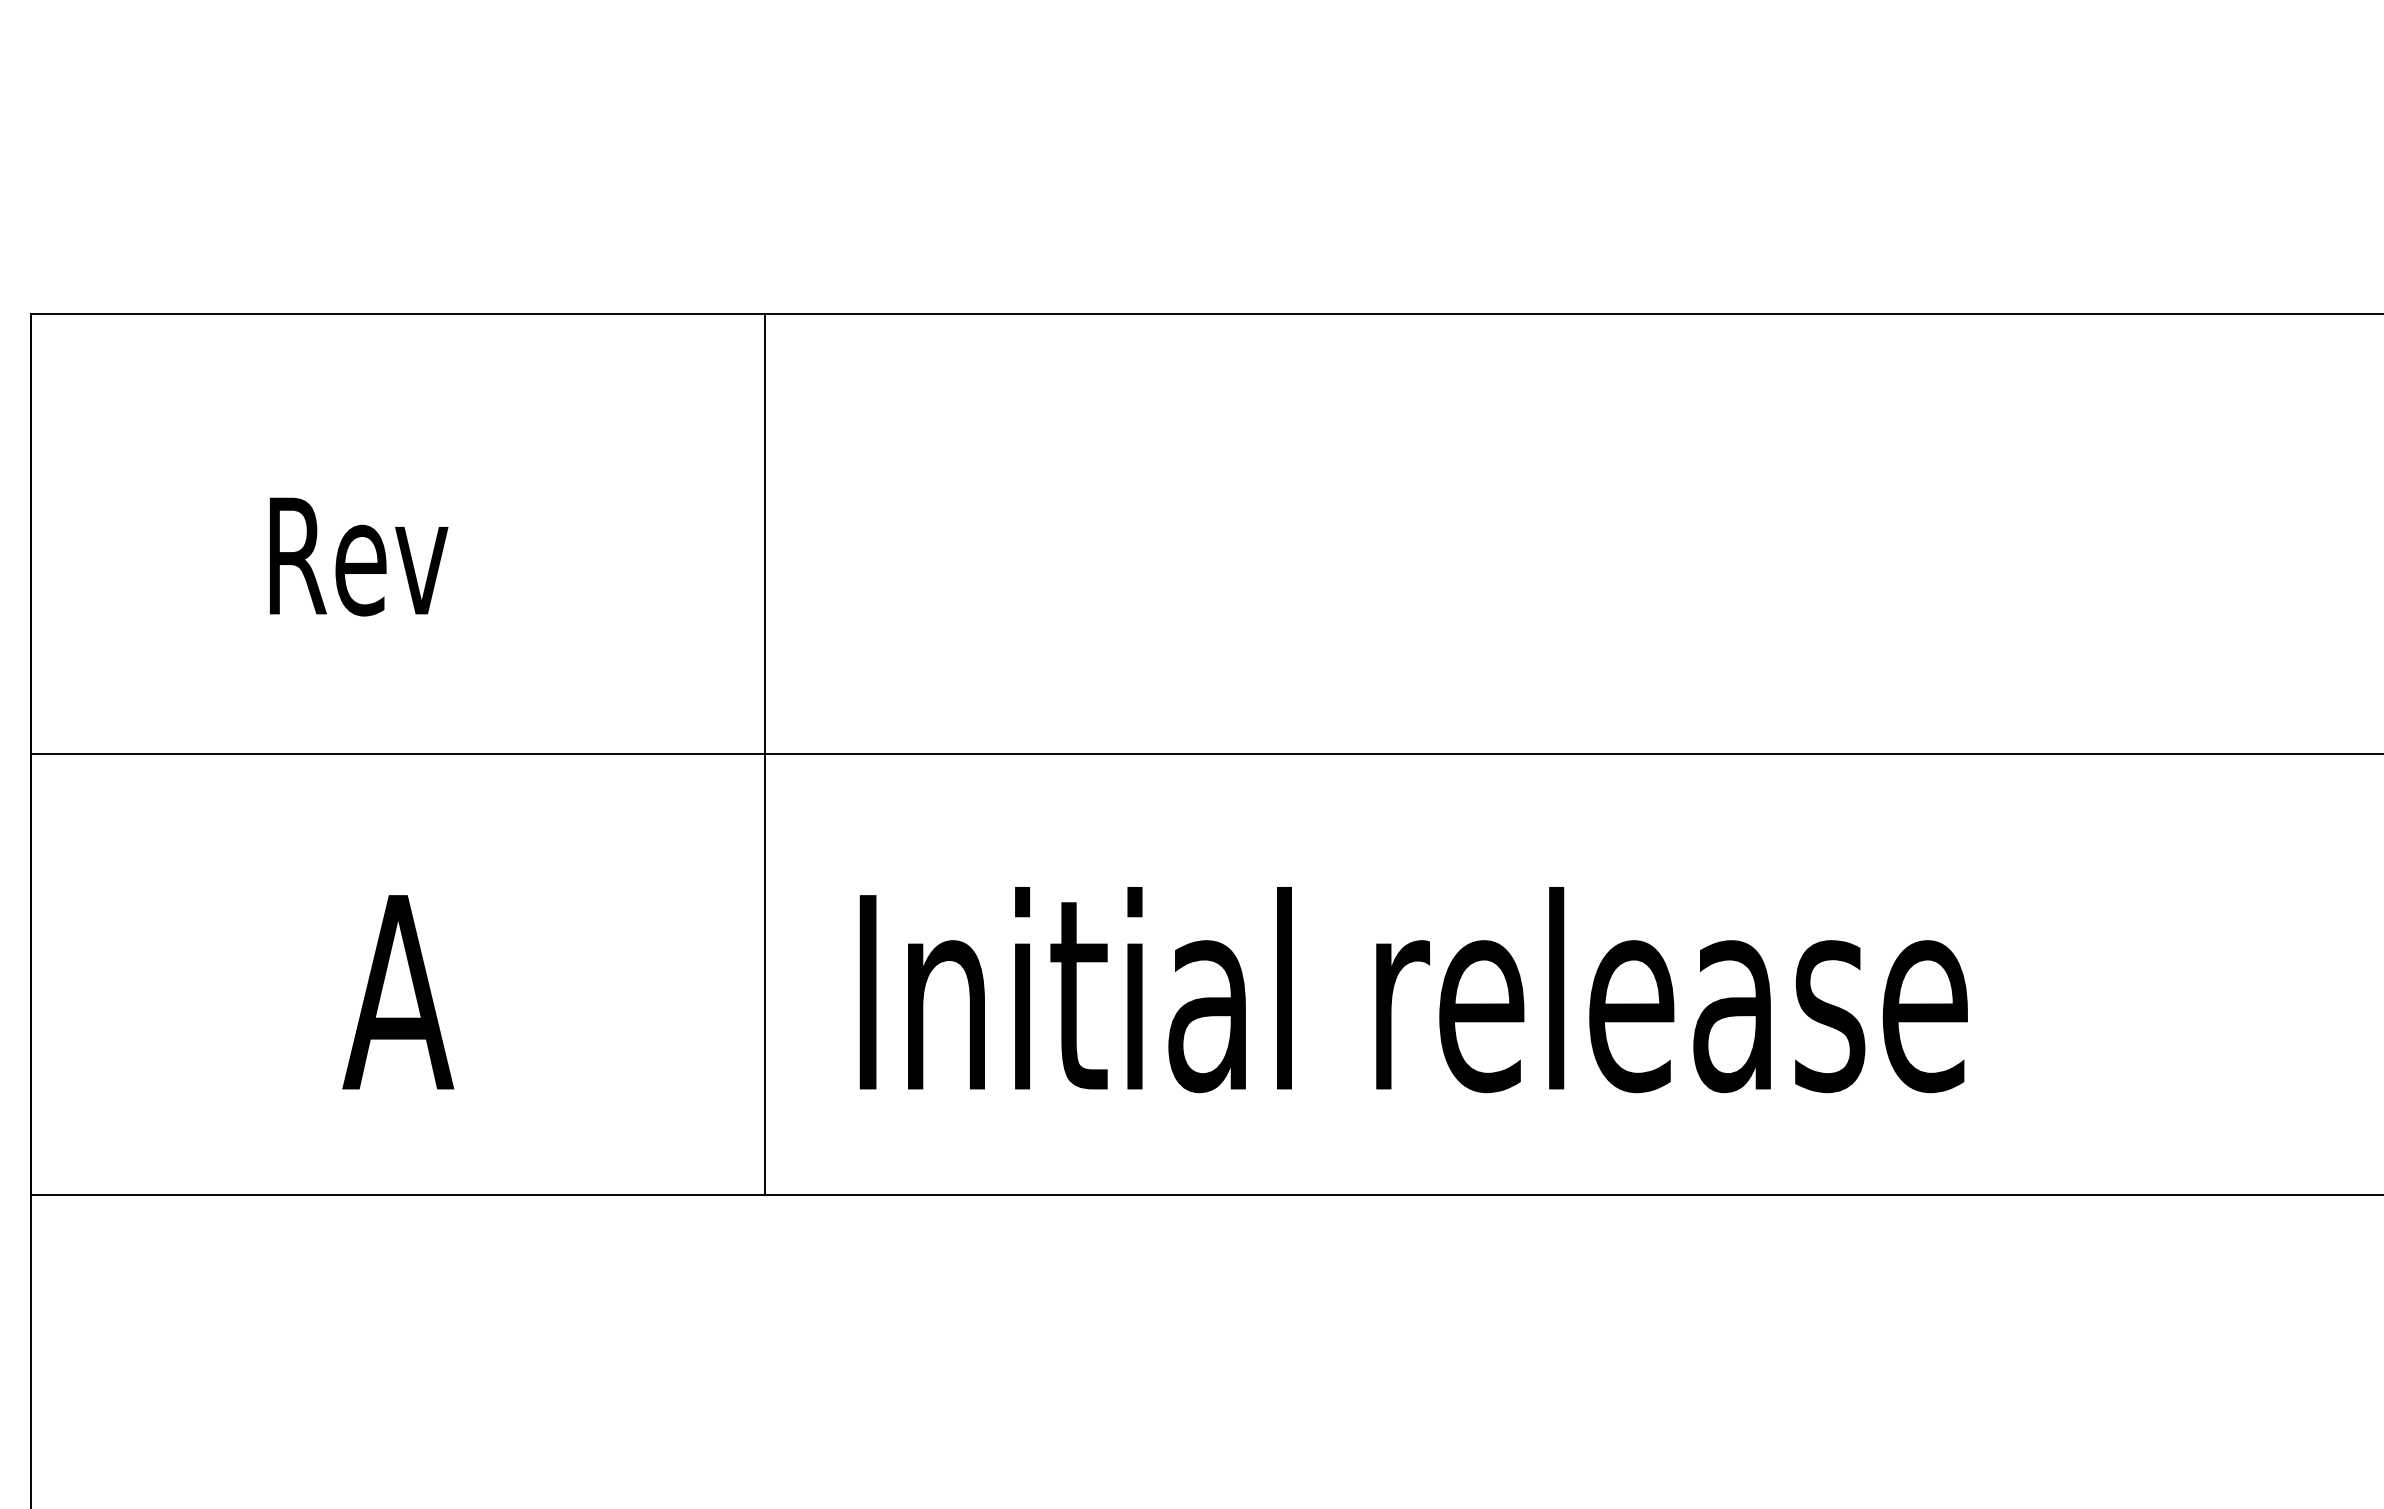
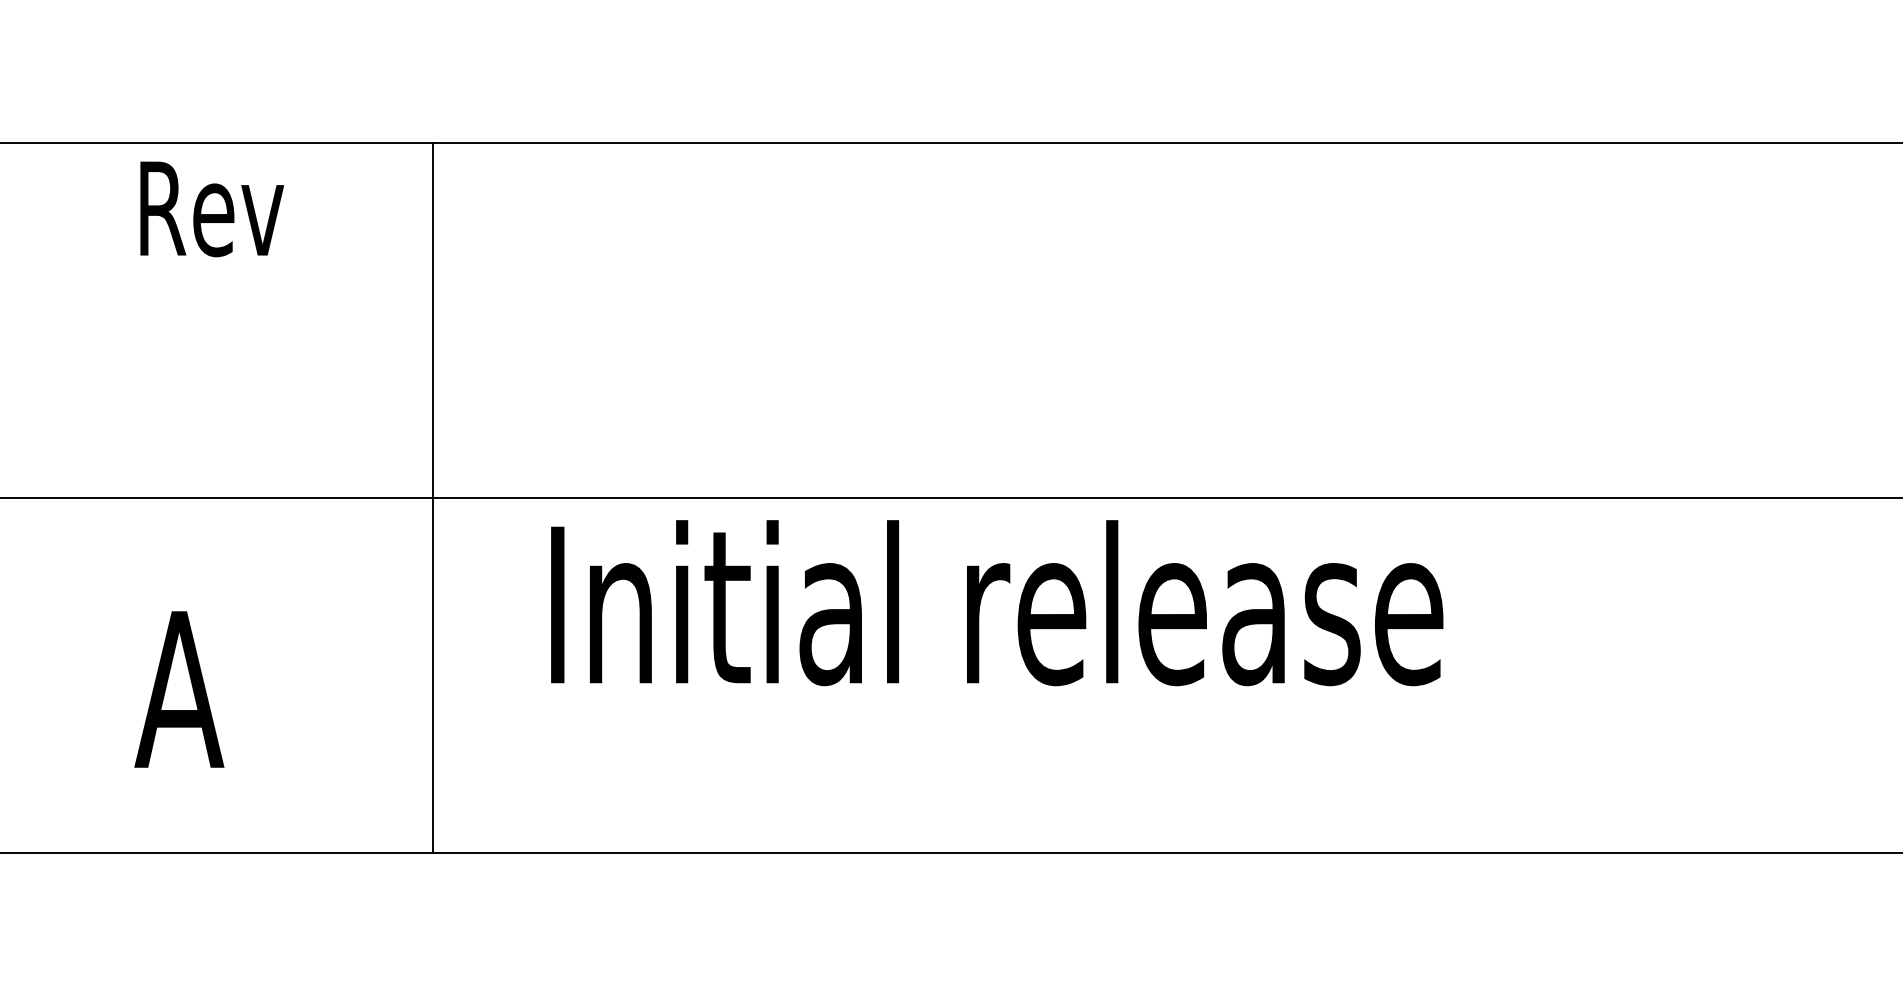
text: (359, 556) -> (212, 208), moved
line: (765, 754) -> (433, 498), moved
text: (1413, 990) -> (996, 603), moved

